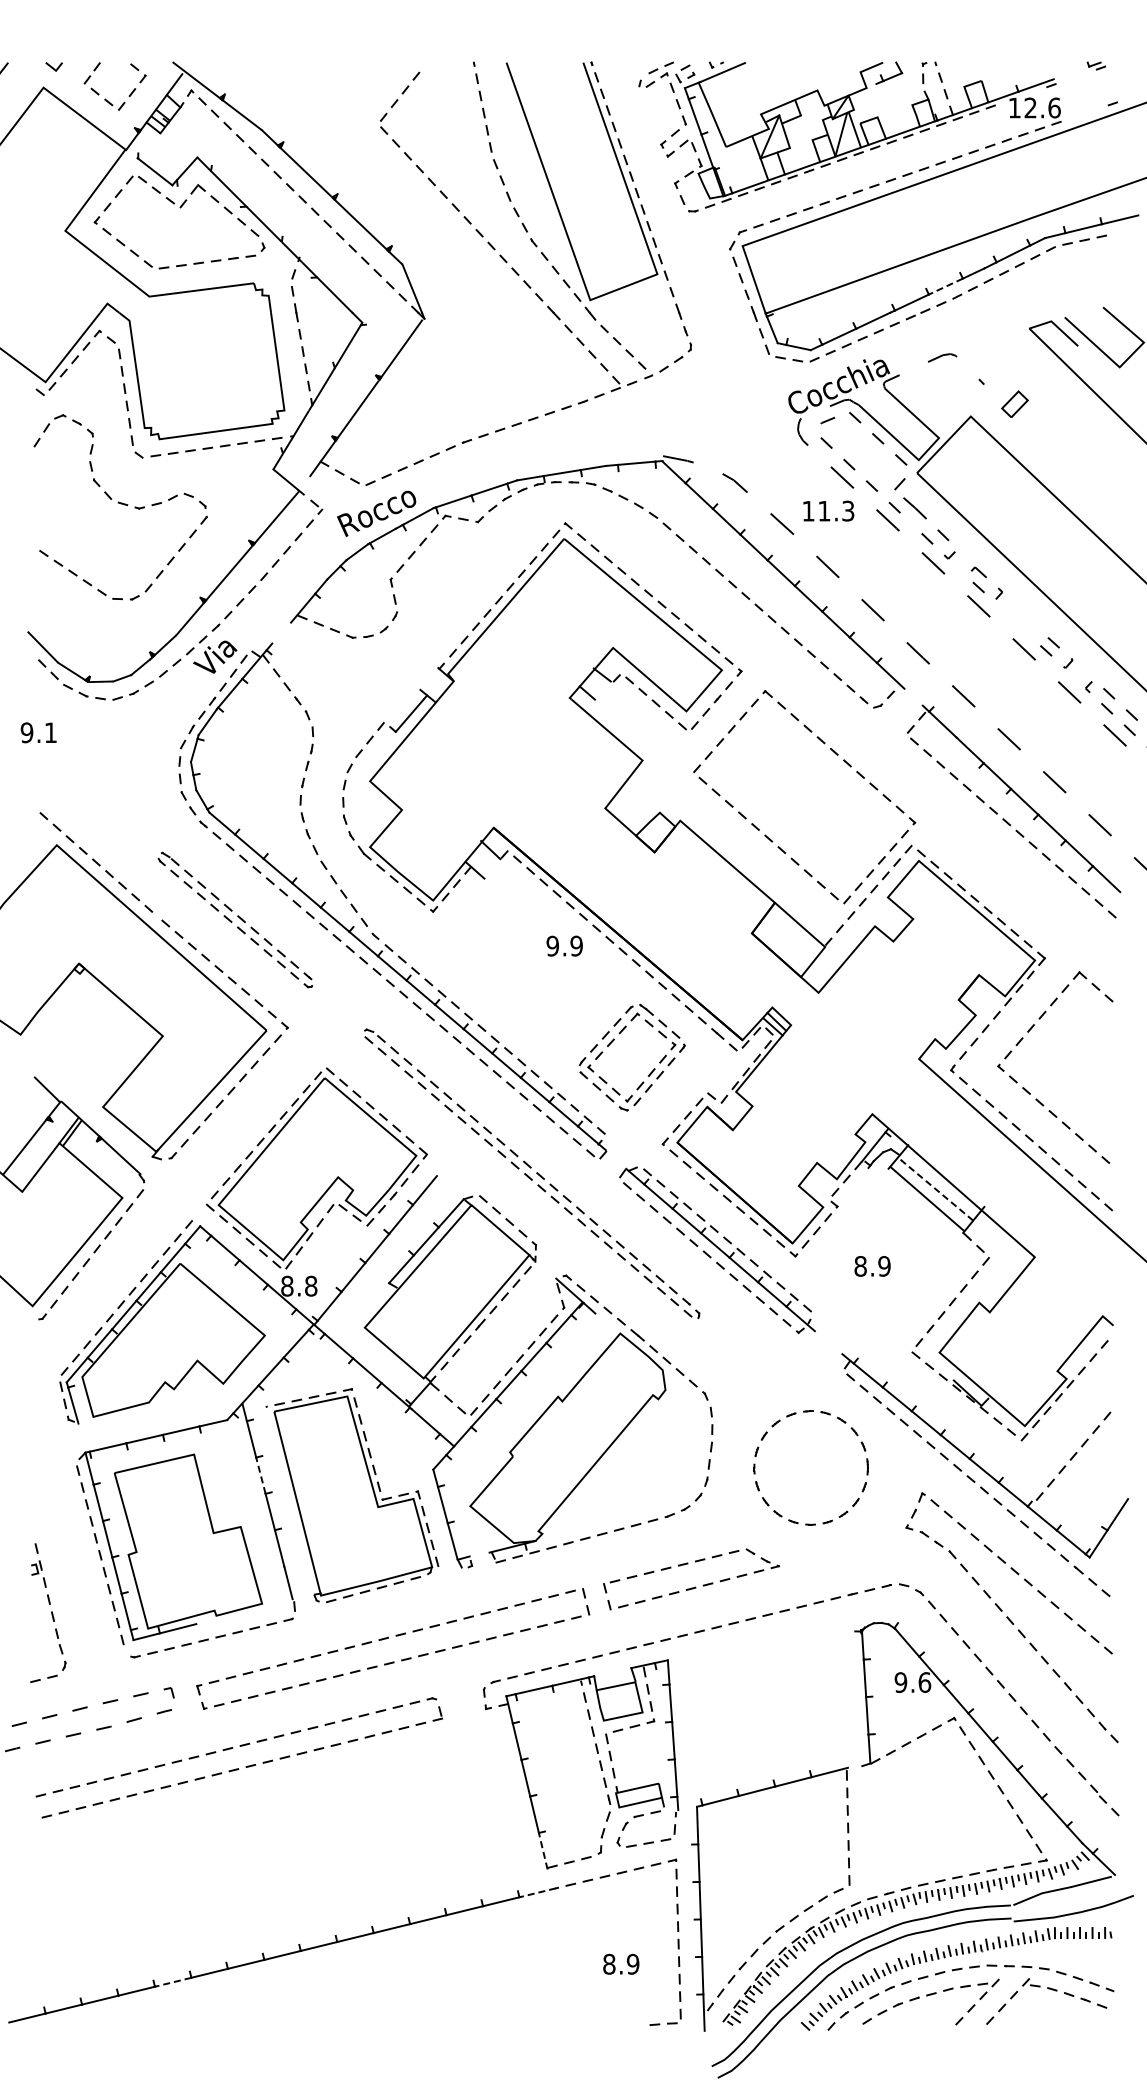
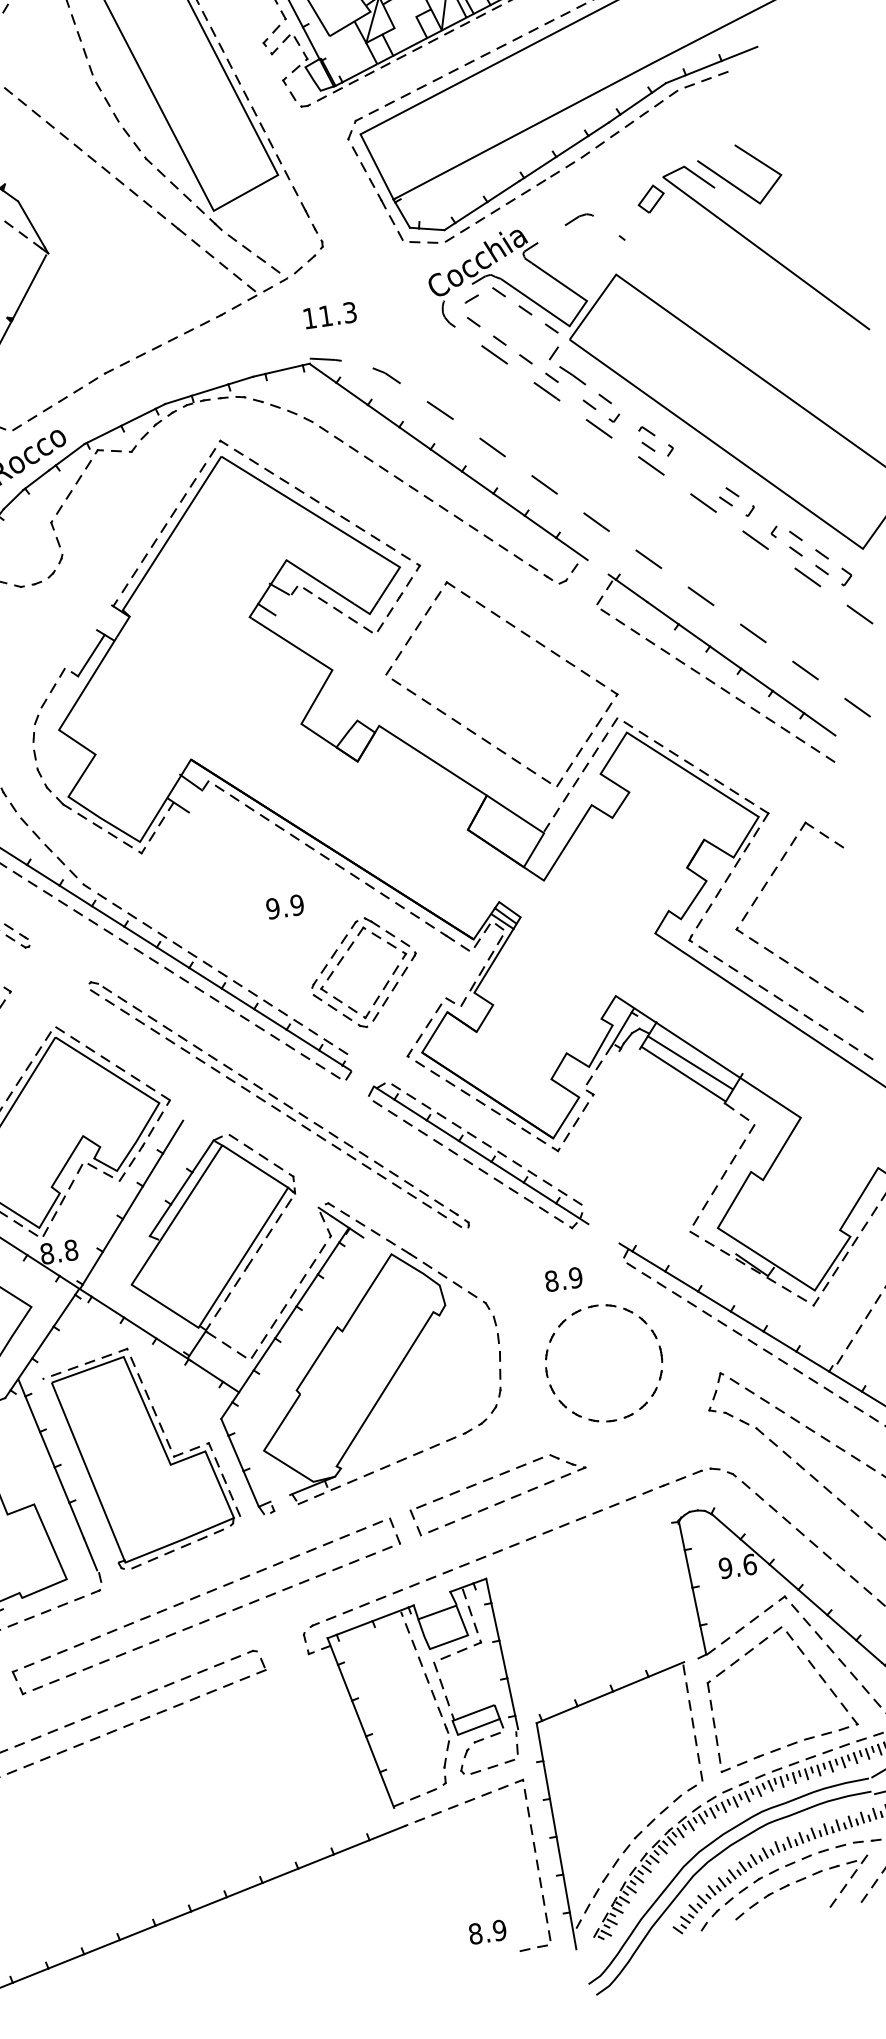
line: (945, 286) -> (571, 146), dashed -> solid
part: (1014, 403) -> (650, 198), moved
text: (828, 510) -> (329, 314), moved
text: (564, 945) -> (284, 906), moved
line: (935, 1188) -> (690, 1062), dashed -> solid
text: (872, 1266) -> (563, 1279), moved
line: (260, 1475) -> (46, 1449), dashed -> solid
part: (972, 1792) -> (813, 1669), added
line: (543, 1851) -> (387, 1790), dashed -> solid
line: (537, 1892) -> (387, 1832), dashed -> solid
text: (621, 1963) -> (487, 1931), moved
line: (173, 1982) -> (30, 1975), dashed -> solid

